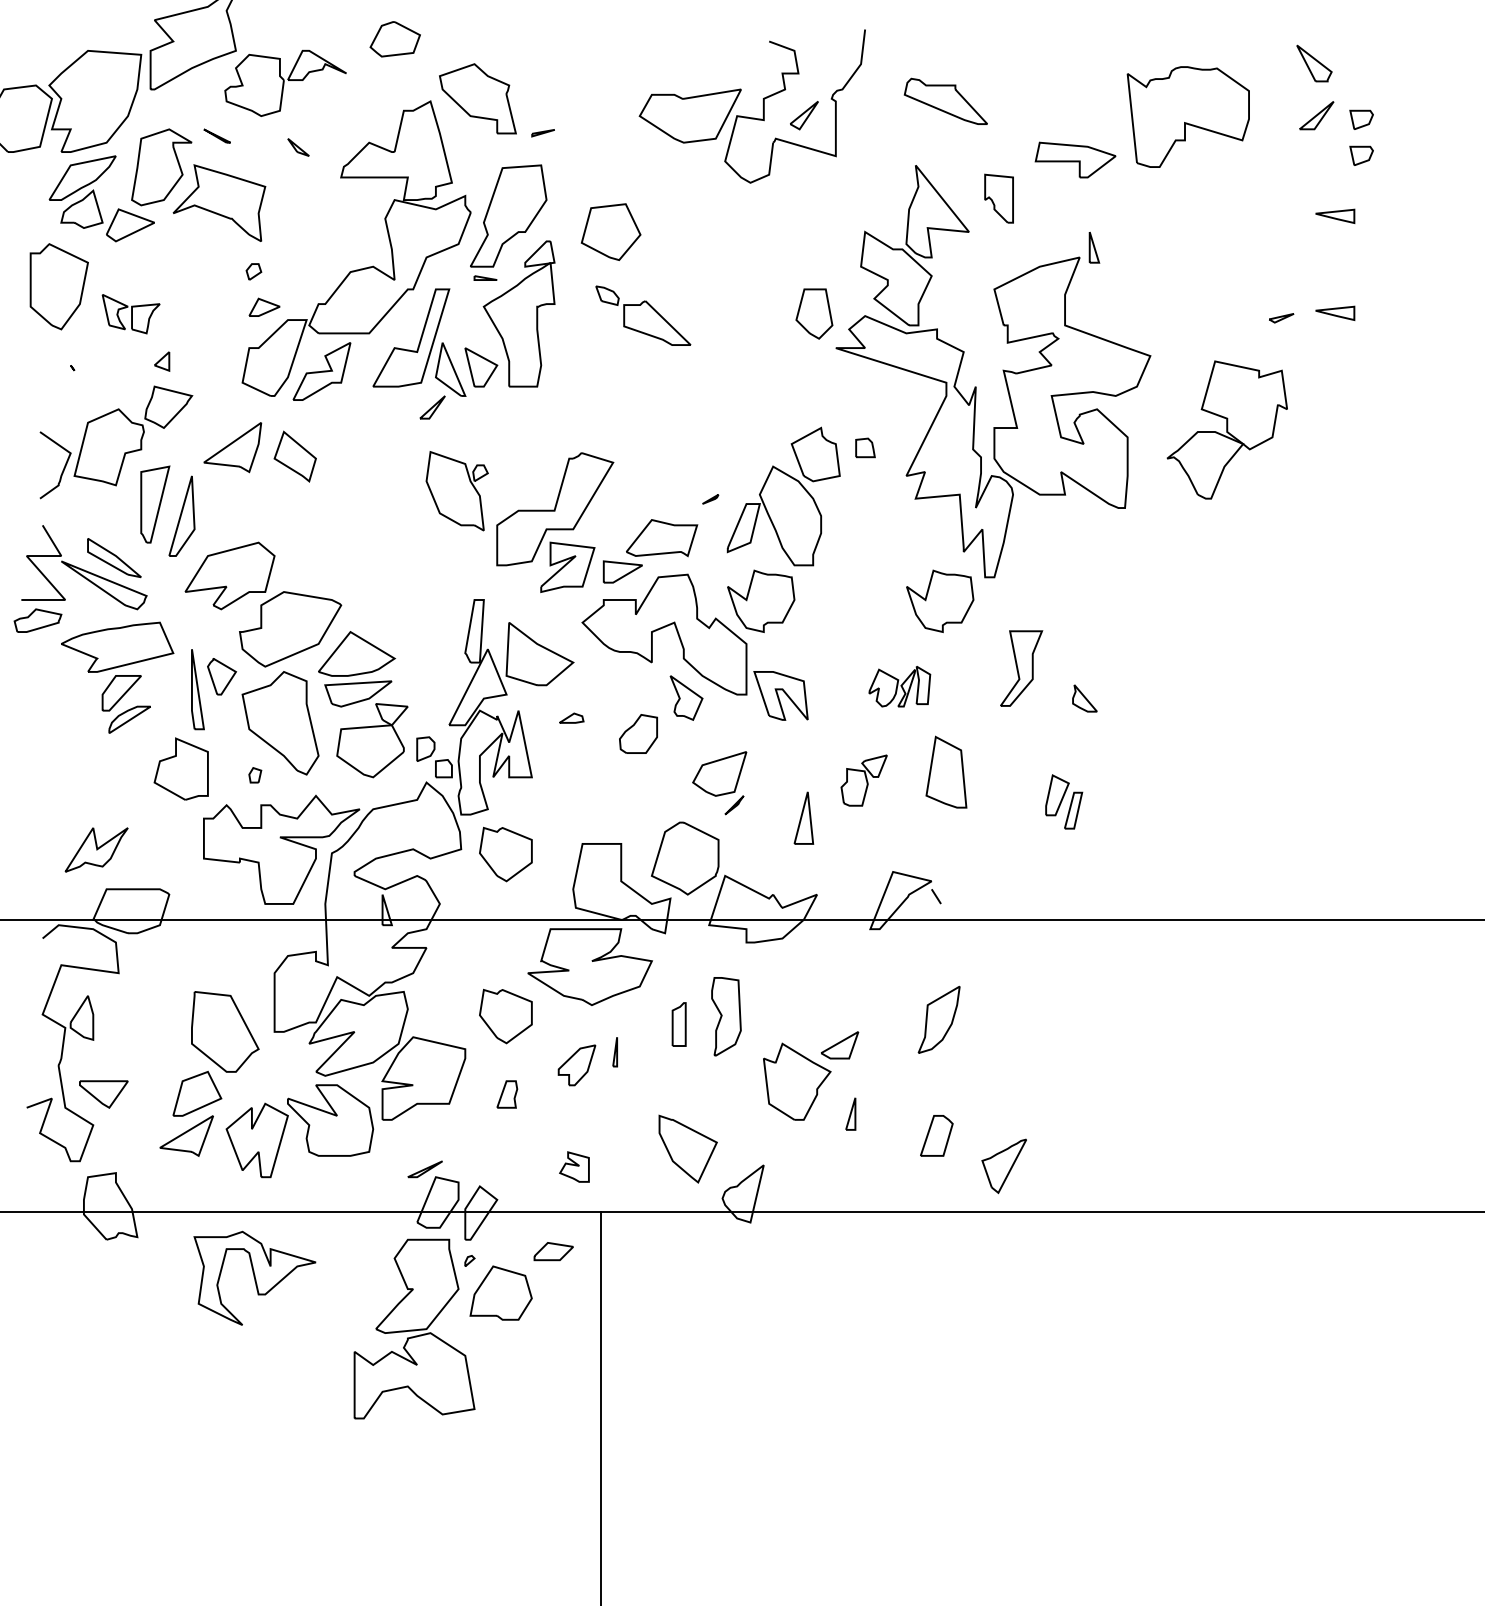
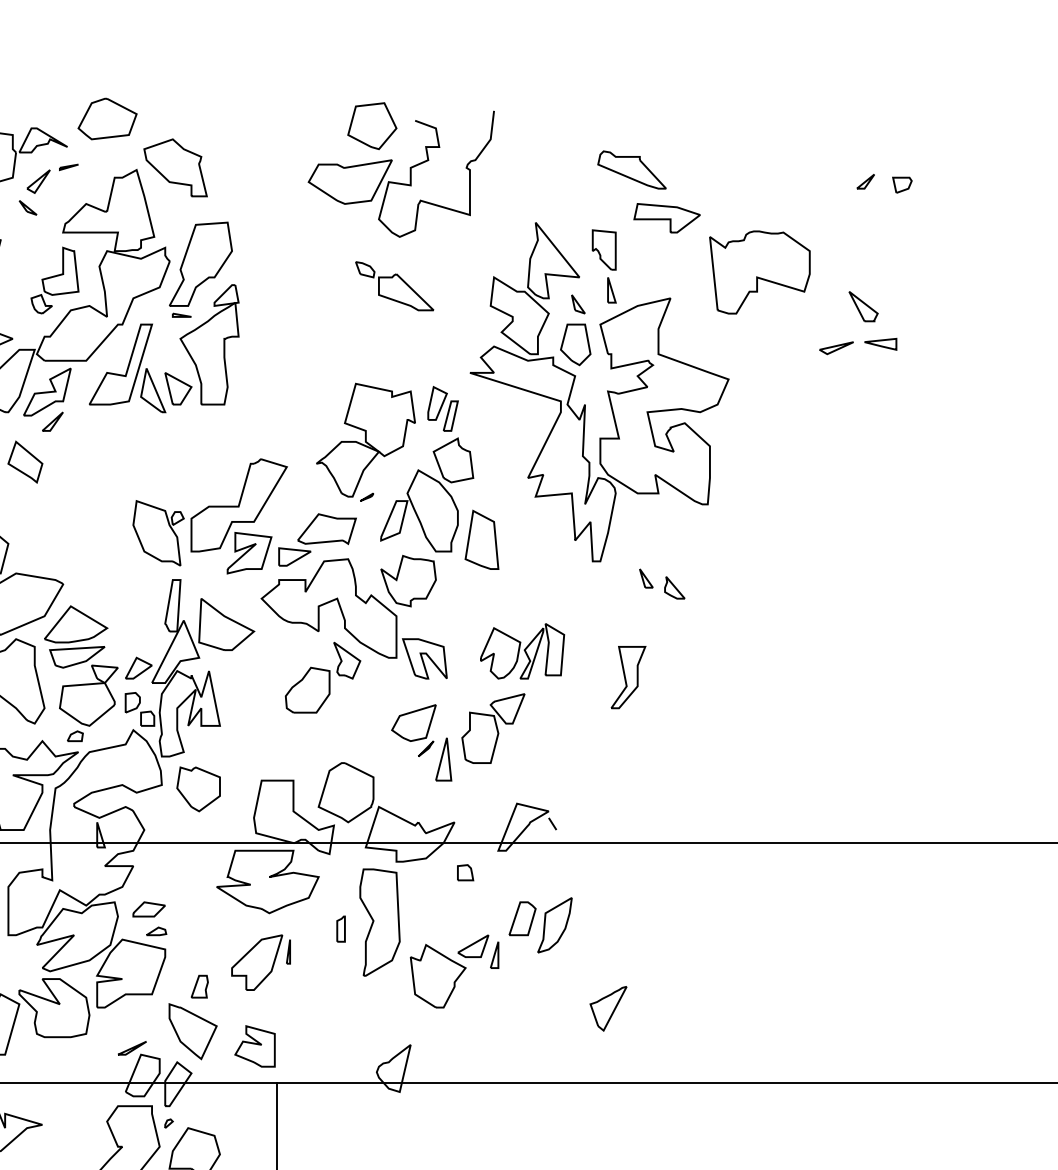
part: (395, 38) -> (107, 118), size x1.43
part: (1314, 63) -> (863, 306), moved
part: (945, 100) -> (631, 169), moved
part: (804, 115) -> (38, 181), moved
part: (1317, 115) -> (866, 181), size x0.62
part: (1187, 116) -> (759, 272), moved
part: (542, 133) -> (68, 167), moved
part: (1361, 155) -> (902, 214), removed
part: (1335, 215) -> (880, 263), removed
part: (610, 231) -> (371, 125), moved
part: (330, 235) -> (54, 280), added
part: (1094, 247) -> (611, 290), moved
part: (967, 264) -> (578, 304), added
part: (814, 313) -> (575, 344), moved
part: (643, 315) -> (394, 286), moved
part: (1281, 318) -> (836, 348), size x1.67
part: (432, 407) -> (52, 421), moved
part: (1226, 429) -> (365, 439), moved
part: (865, 447) -> (465, 872), moved
part: (456, 491) -> (158, 533), moved
part: (1049, 598) -> (645, 578), added
part: (940, 600) -> (556, 580), removed
part: (1021, 668) -> (628, 677), moved
part: (899, 686) -> (522, 651), size x1.67
part: (1084, 698) -> (674, 587), moved
part: (432, 706) -> (138, 667), added
part: (571, 717) -> (156, 930), moved
part: (638, 733) -> (307, 689), size x1.43
part: (946, 771) -> (482, 539), moved
part: (863, 780) -> (492, 728), size x1.67
part: (719, 783) -> (413, 730), moved
part: (356, 789) -> (75, 735), added
part: (1064, 801) -> (443, 408), moved
part: (505, 1016) -> (198, 922), removed
part: (726, 1016) -> (380, 922), size x1.67
part: (678, 1024) -> (340, 929), size x0.71
part: (576, 1065) -> (256, 962), size x1.67
part: (850, 1113) -> (494, 954), moved
part: (936, 1135) -> (522, 918), moved
part: (687, 1148) -> (192, 1031), moved
part: (574, 1166) -> (255, 1045), size x1.67
part: (1003, 1166) -> (607, 1008), moved
part: (553, 1251) -> (148, 909), moved

